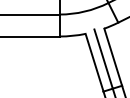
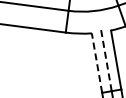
line: (103, 58) -> (106, 60), solid -> dashed
line: (94, 62) -> (96, 62), solid -> dashed

